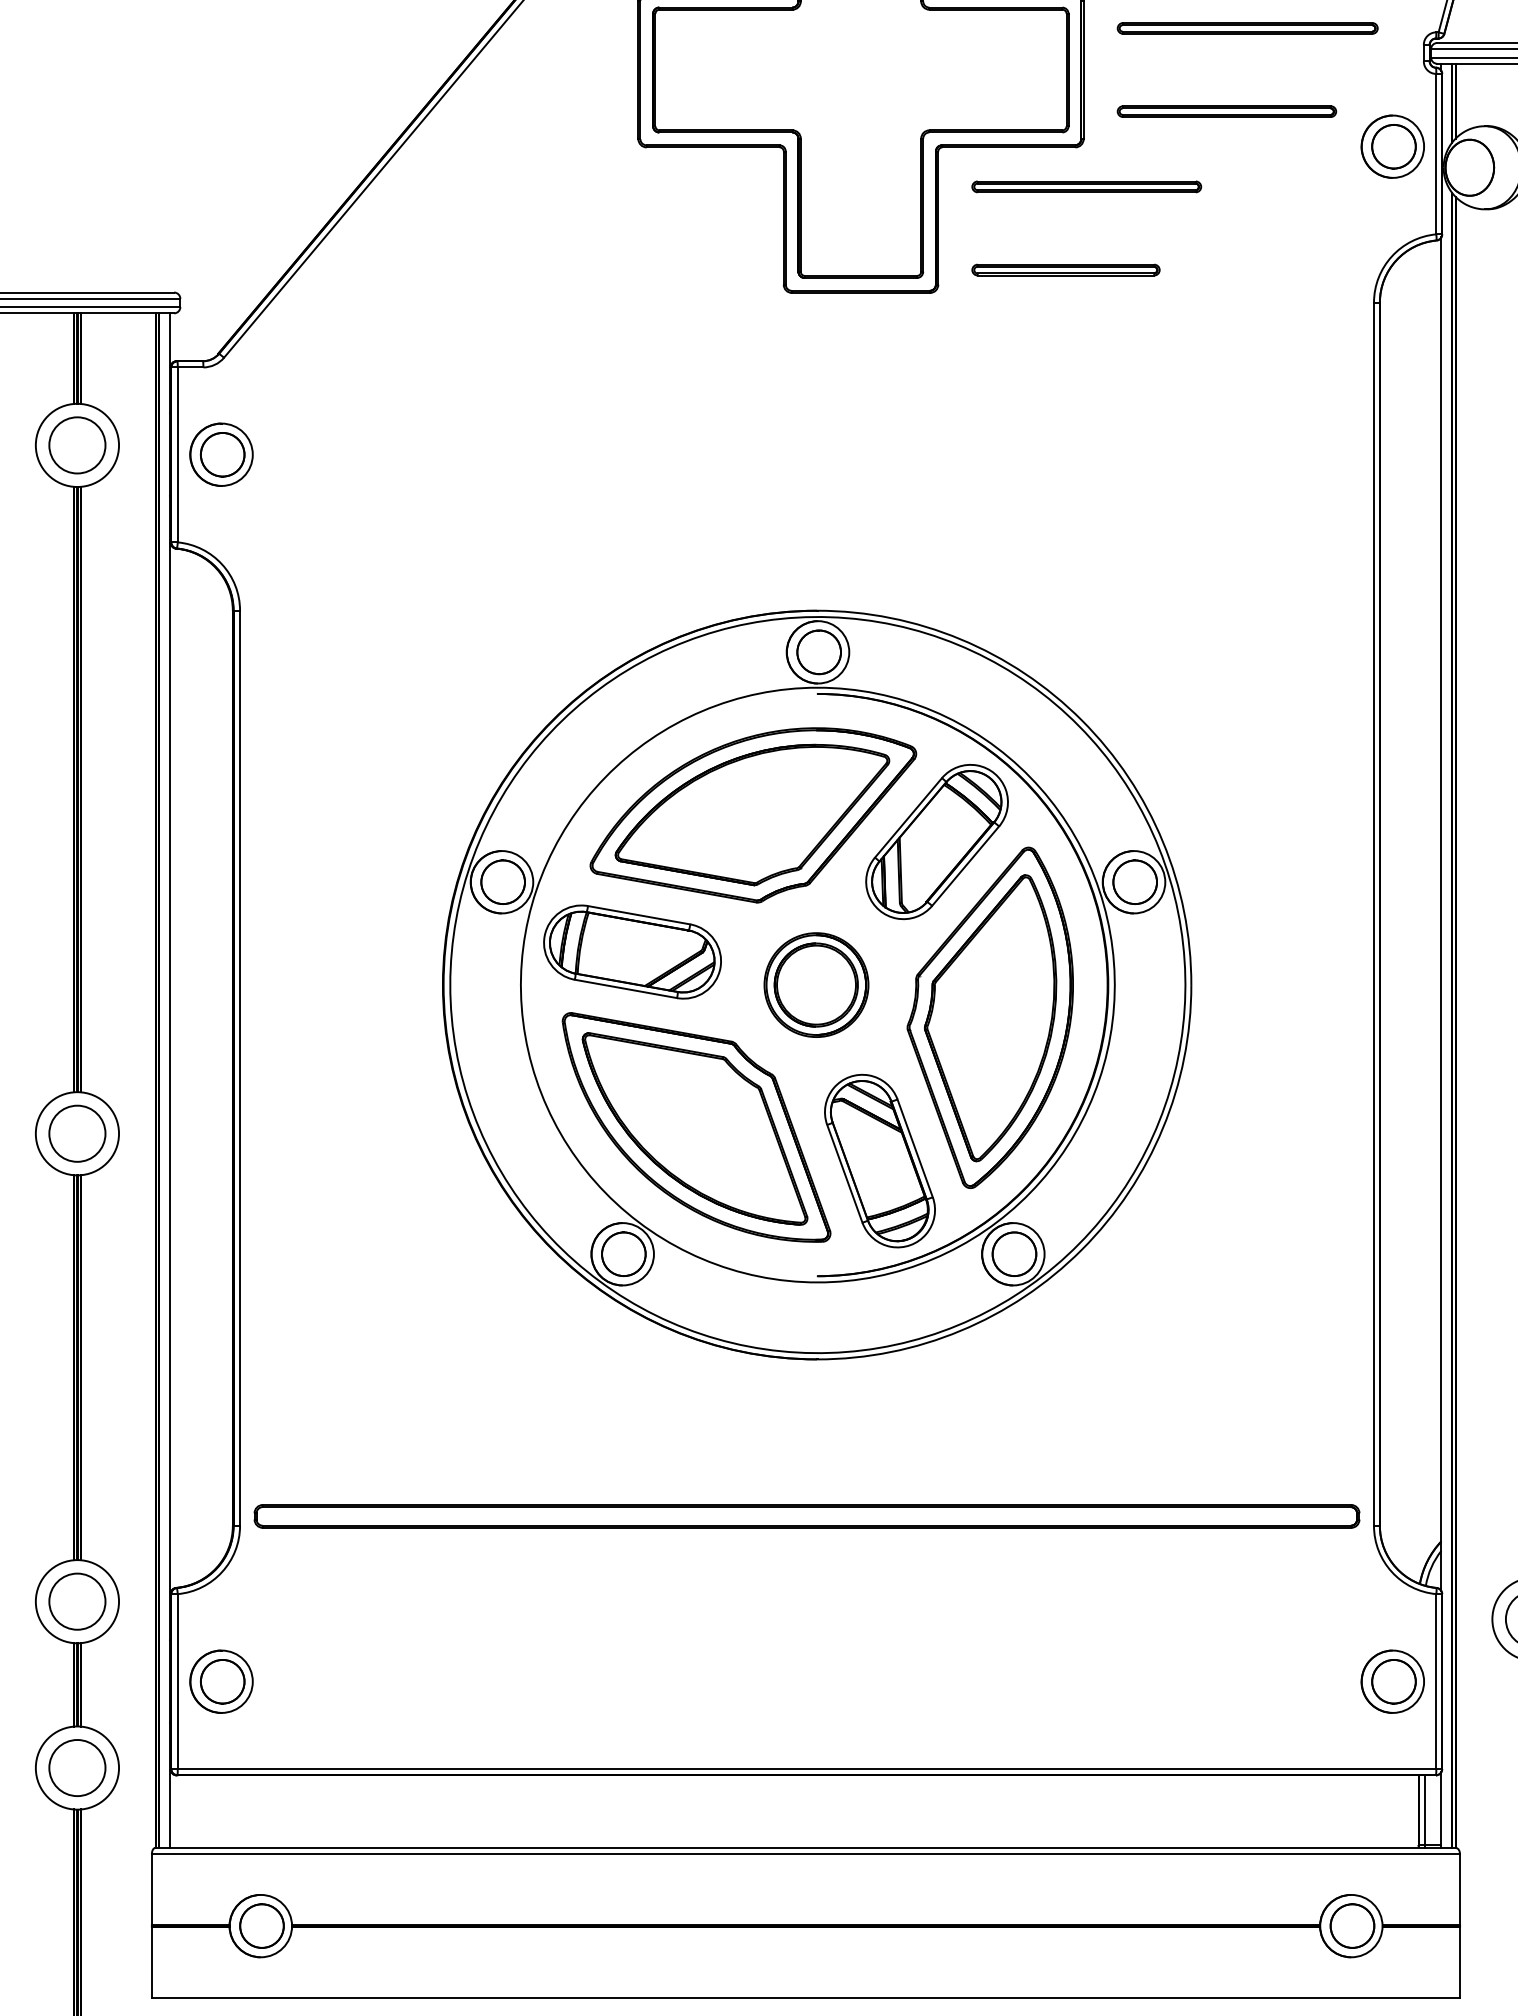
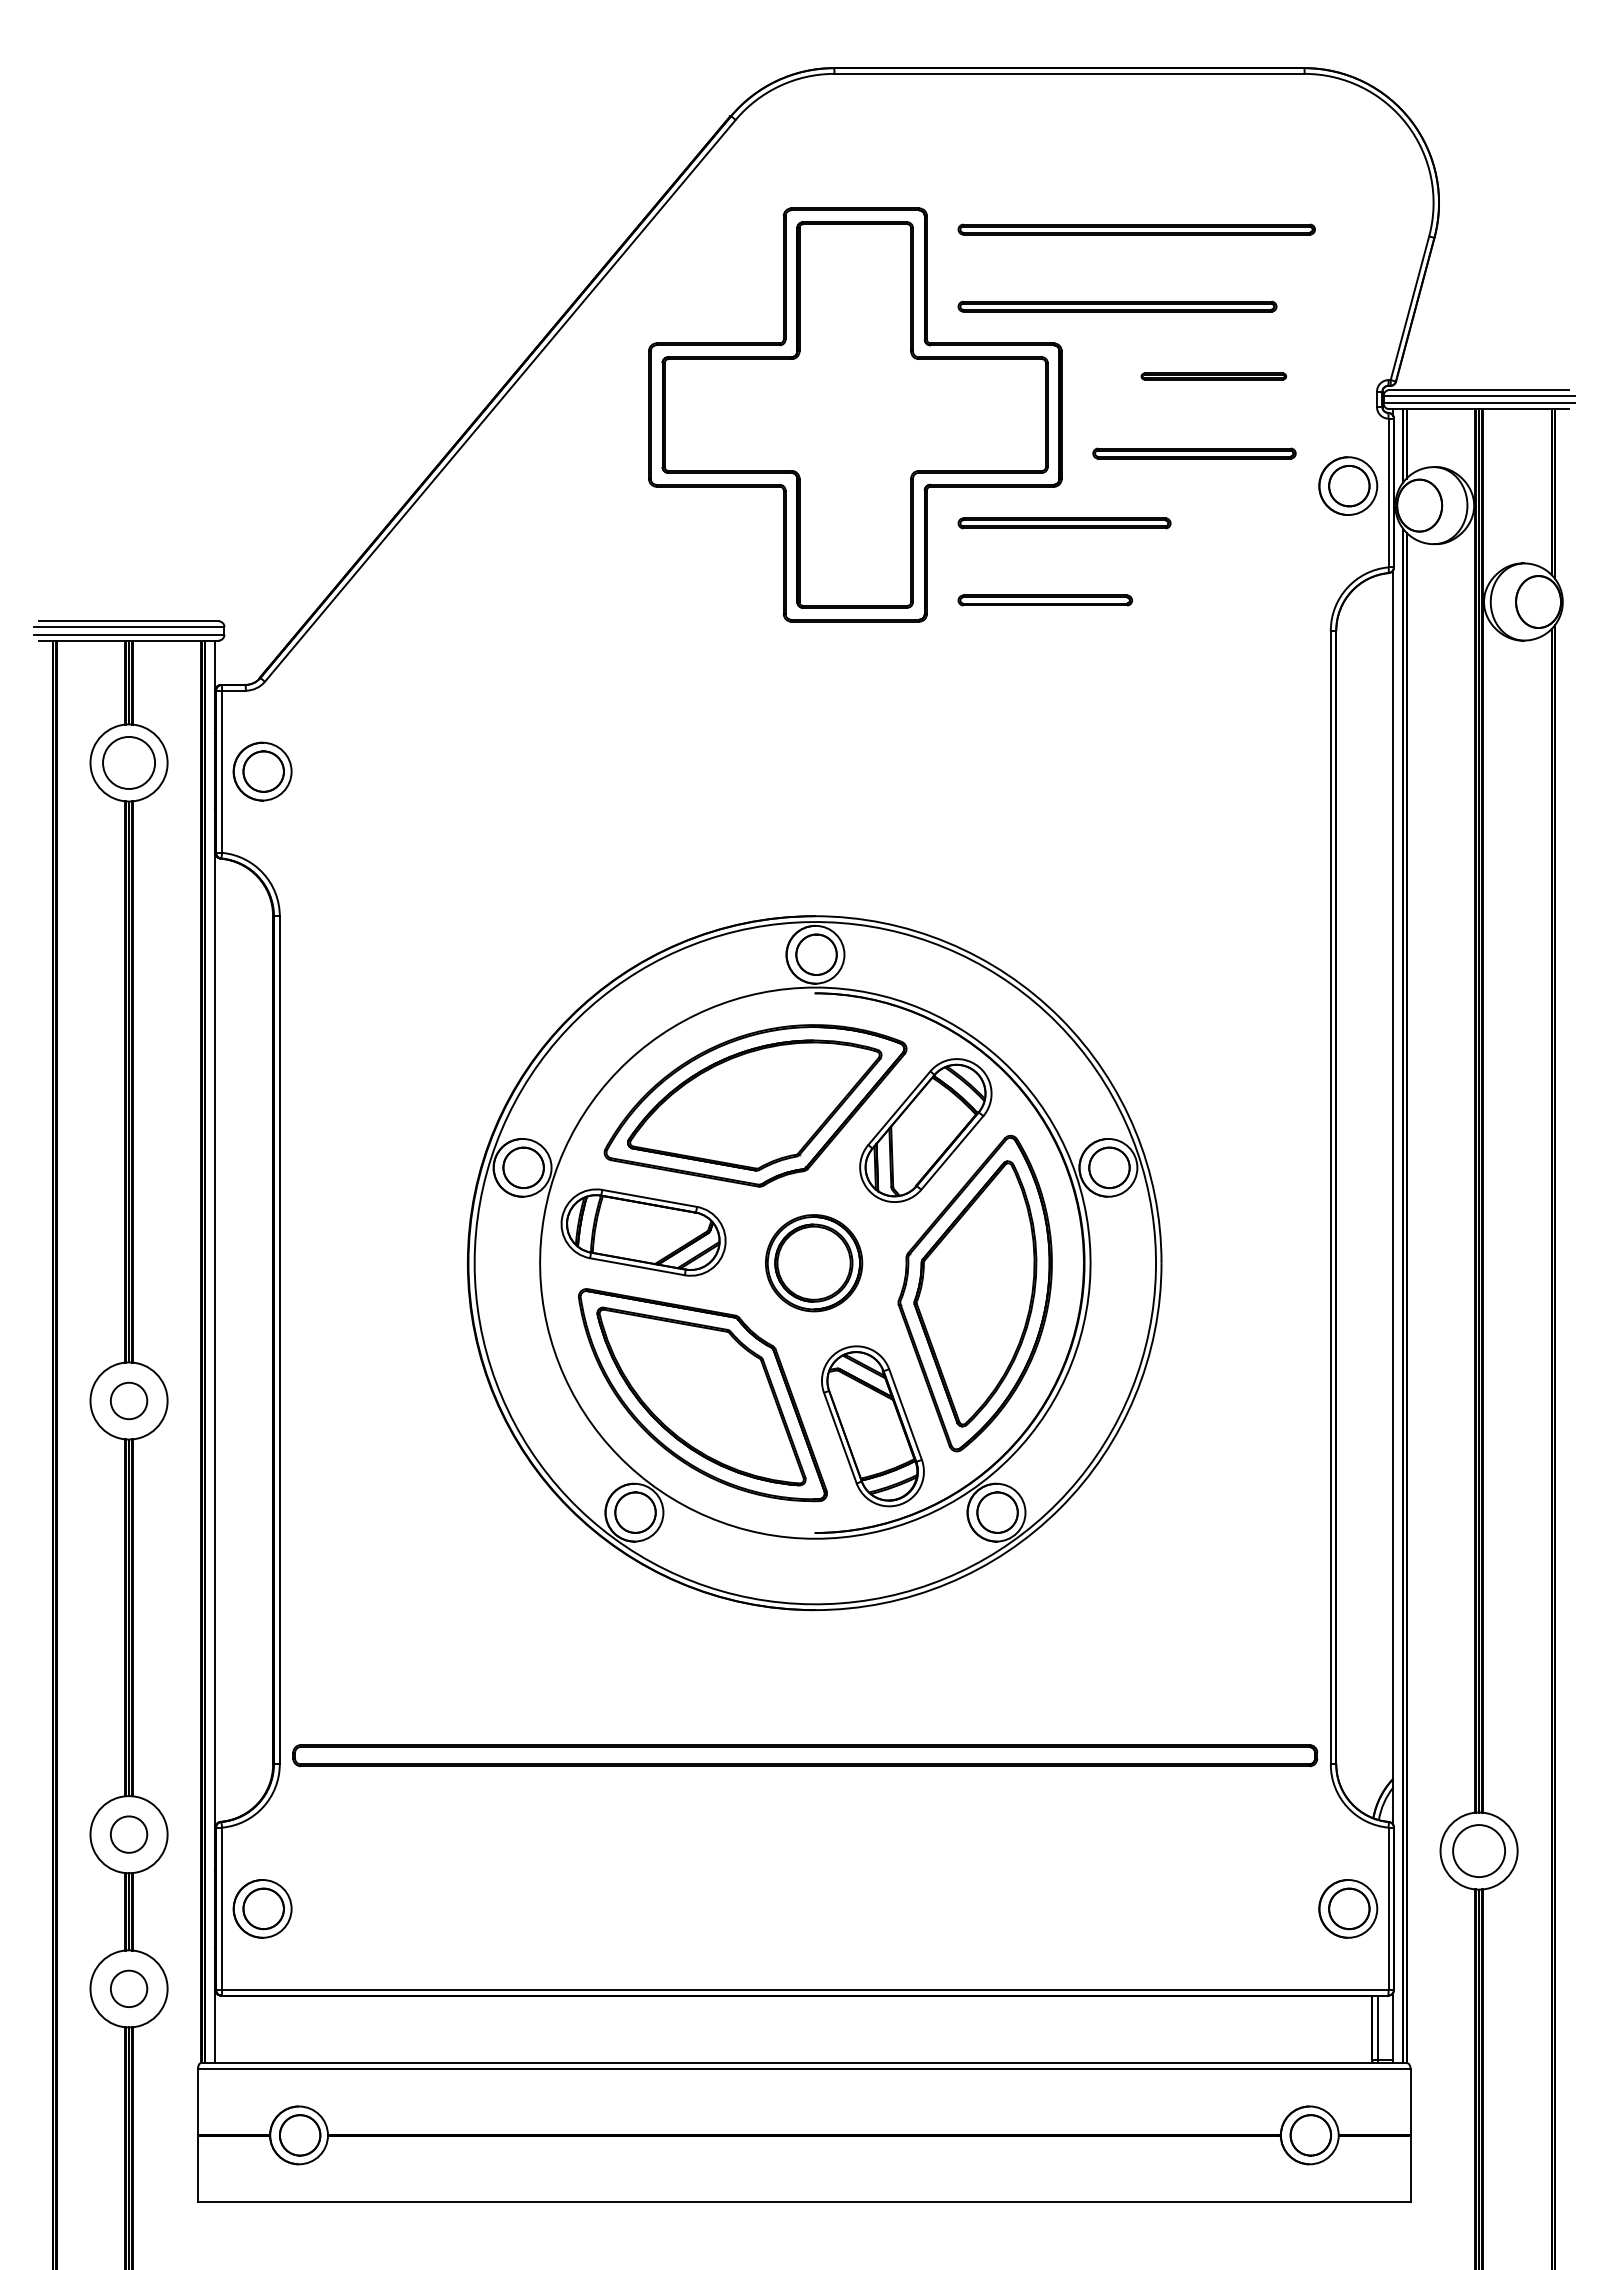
part: (1247, 28) -> (1213, 376), size x0.6
circle: (77, 1133) -> (129, 1400), size x0.7
circle: (76, 1601) -> (128, 1834), size x0.7
circle: (77, 1767) -> (129, 1988), size x0.7

